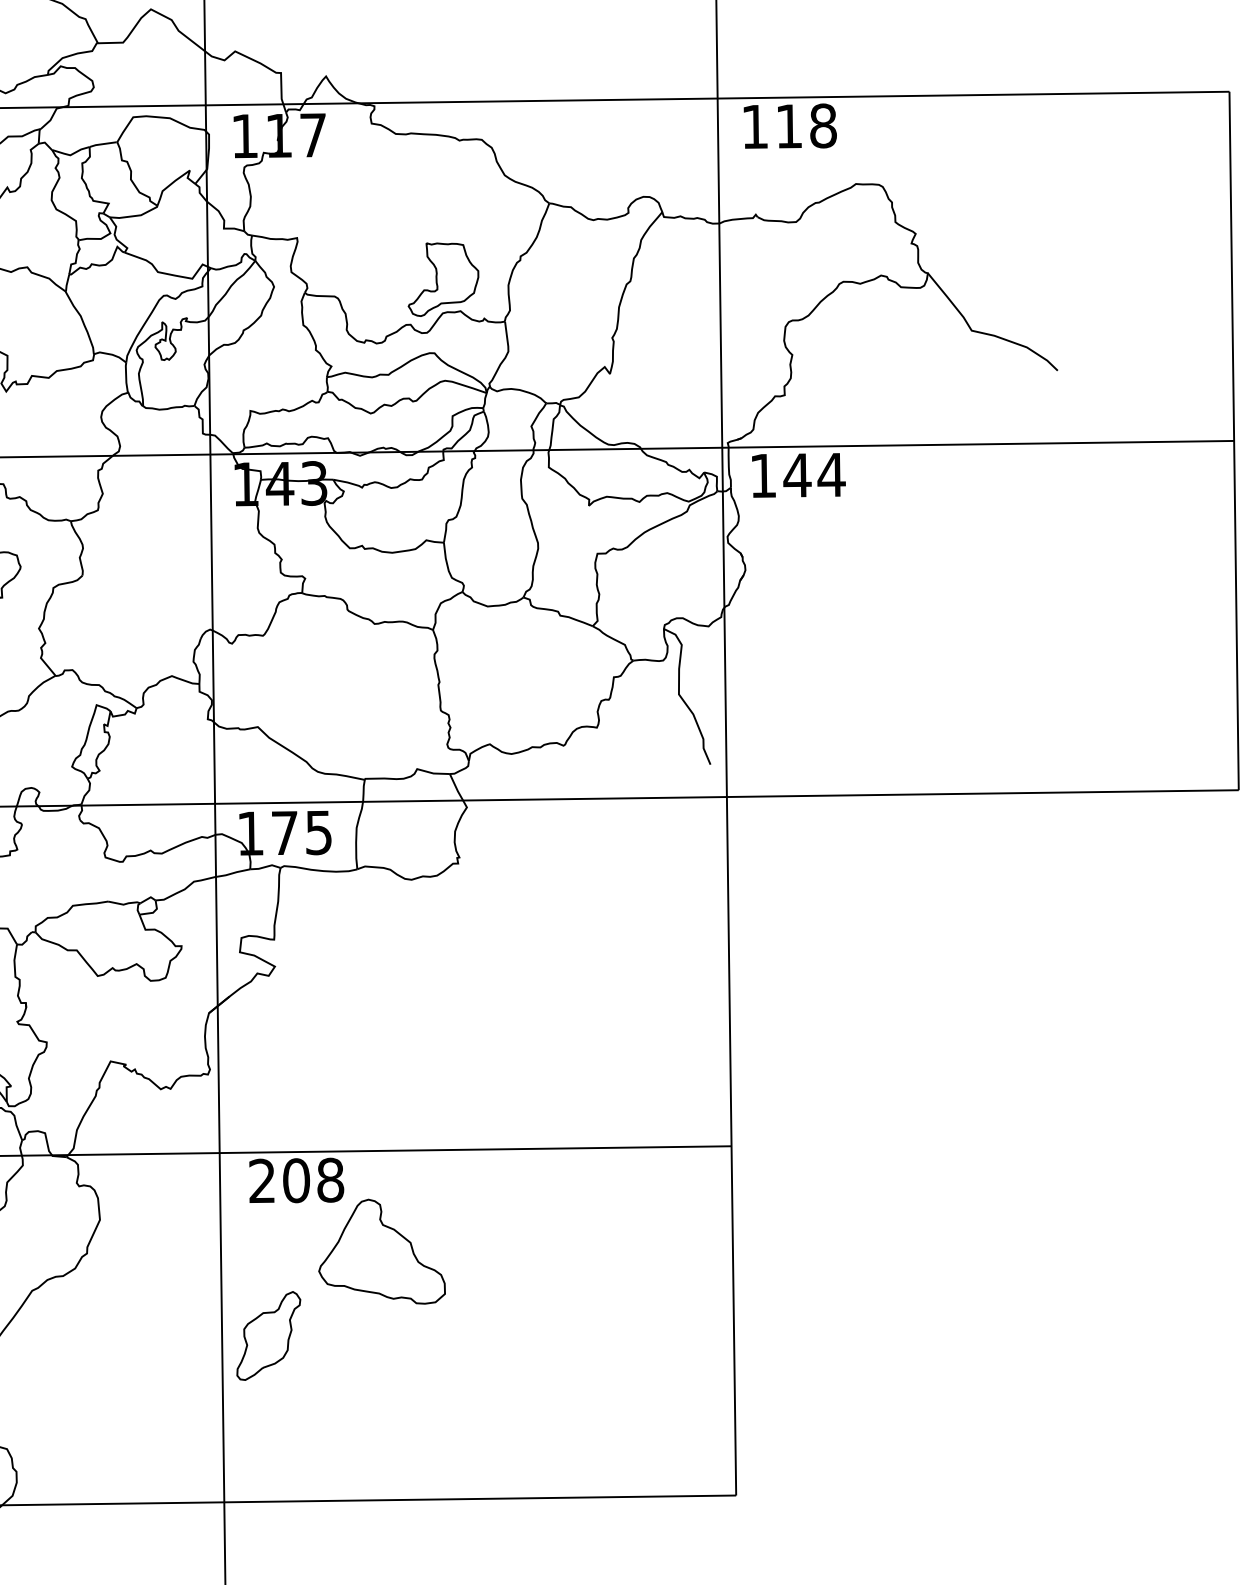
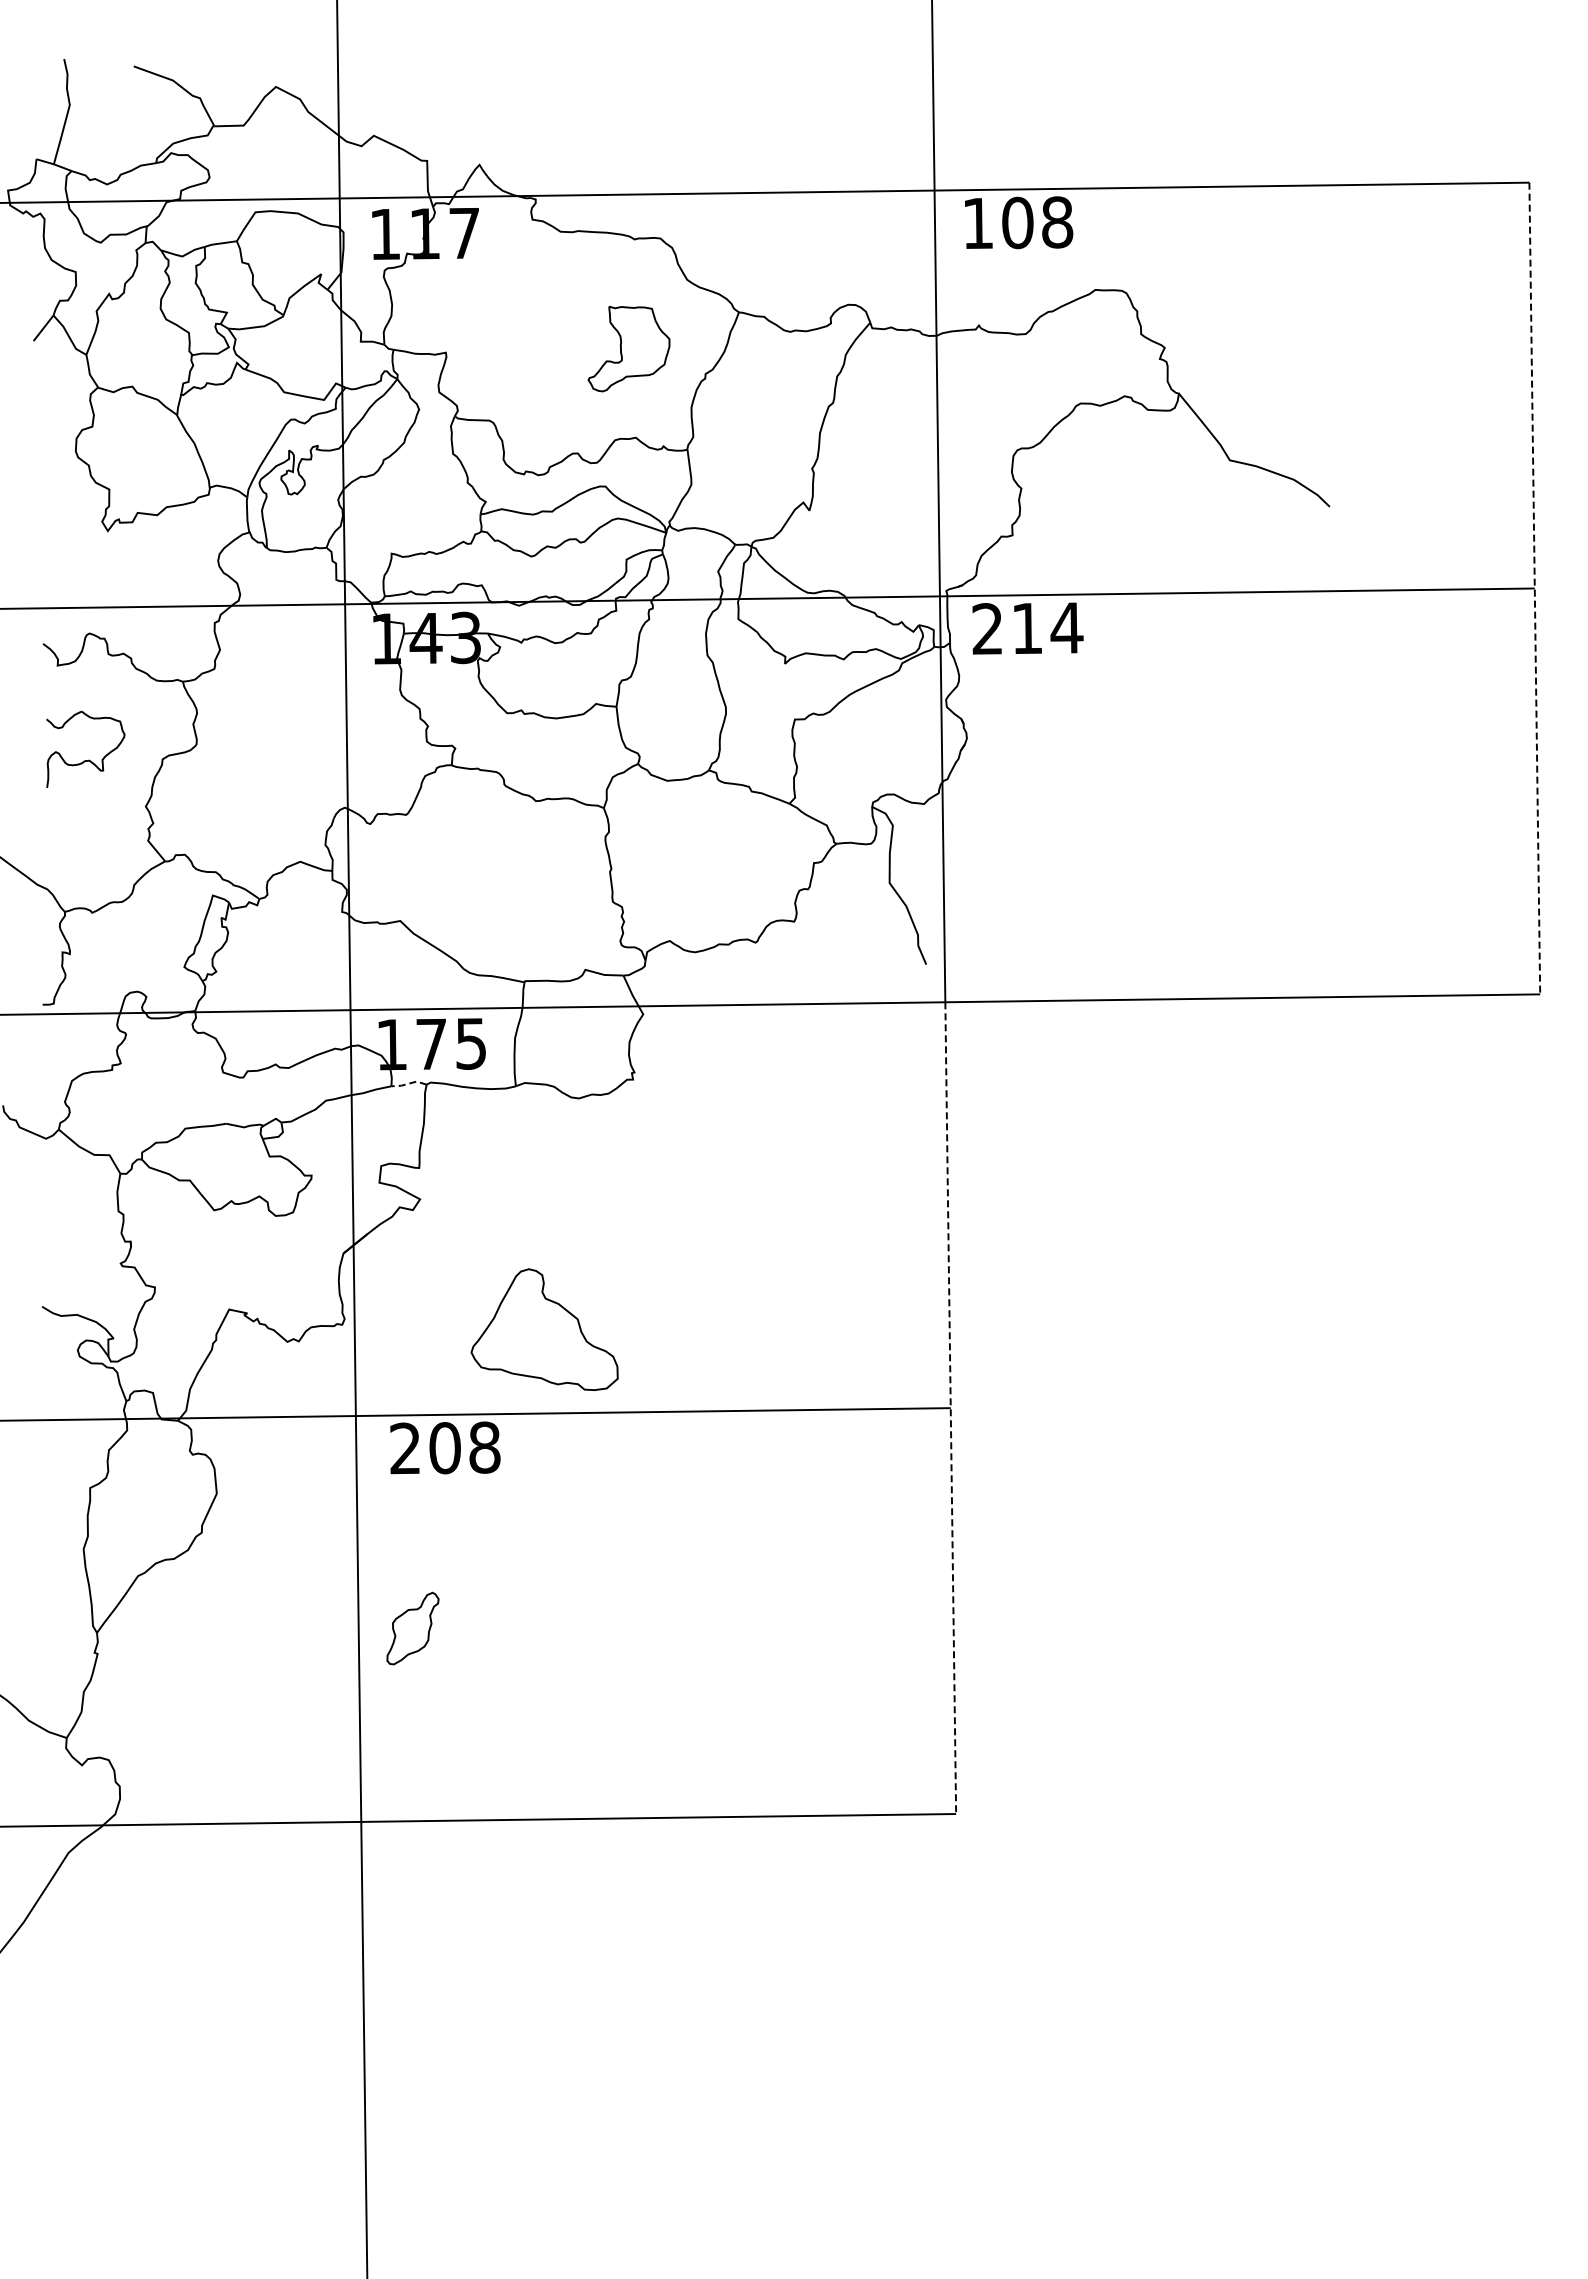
text: (788, 126) -> (1017, 222), 118 -> 108
part: (443, 279) -> (628, 348), moved
line: (1233, 440) -> (1534, 588), solid -> dashed
text: (780, 475) -> (1007, 628), 144 -> 214
line: (265, 866) -> (409, 1083), solid -> dashed
line: (731, 1146) -> (950, 1408), solid -> dashed
part: (381, 1251) -> (544, 1329), moved
part: (268, 1335) -> (412, 1628), size x0.7

